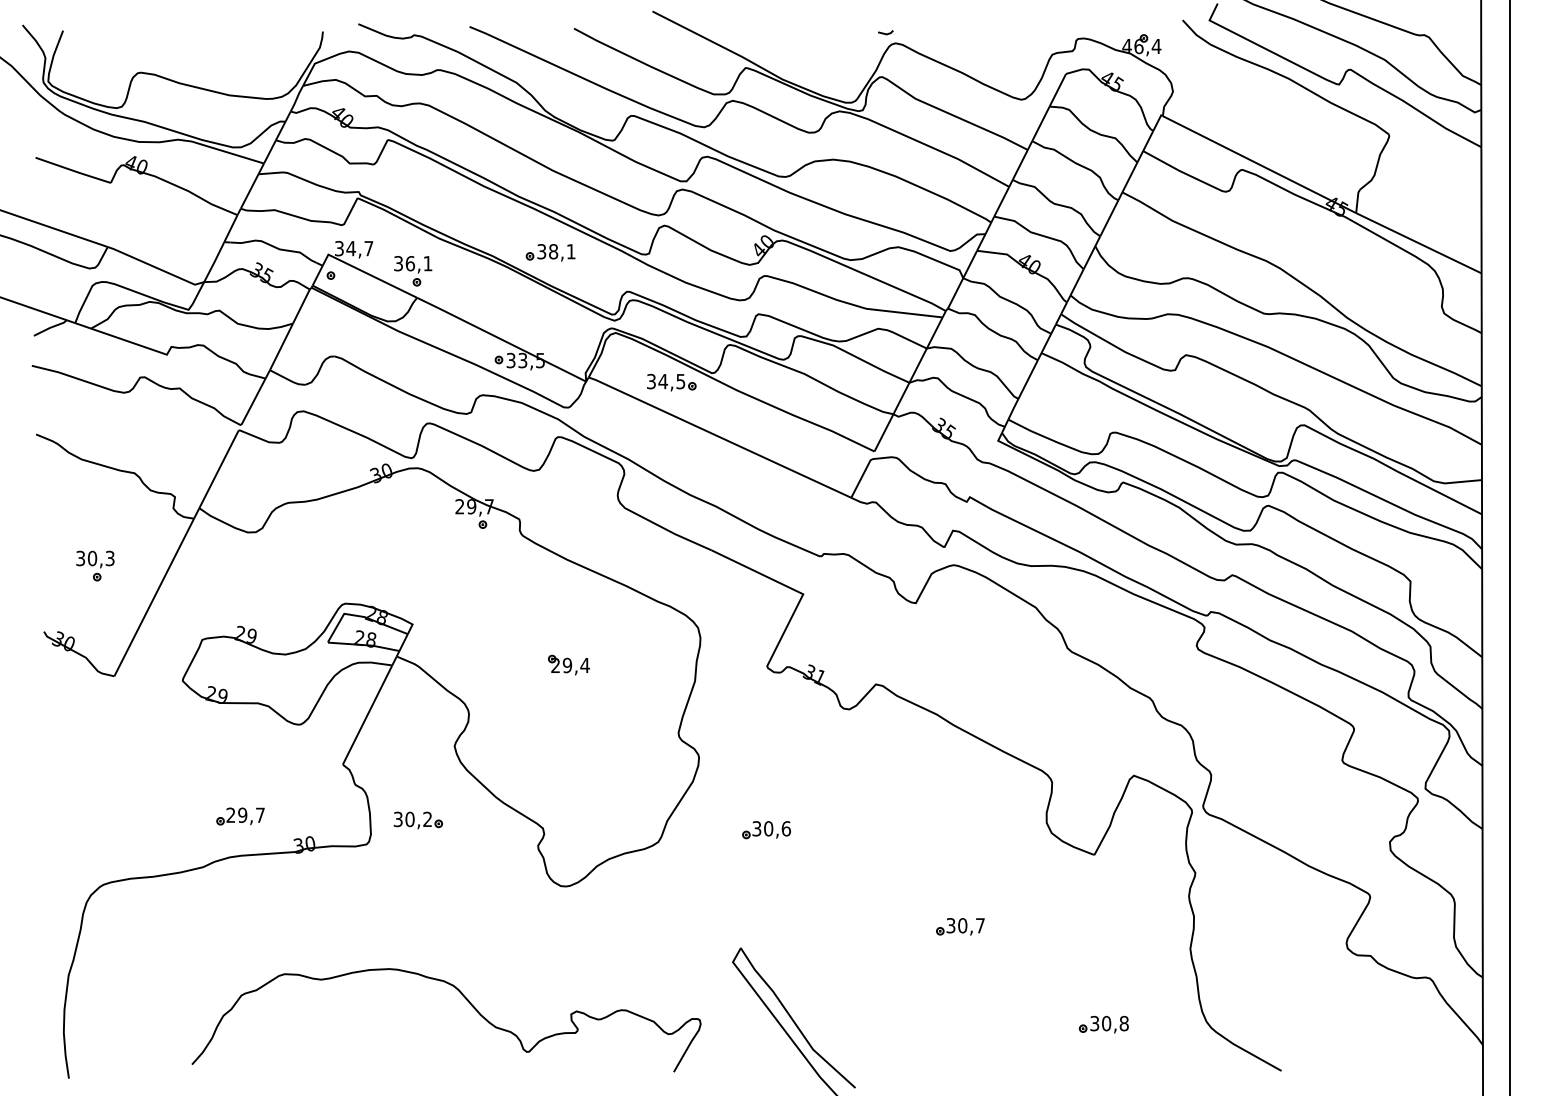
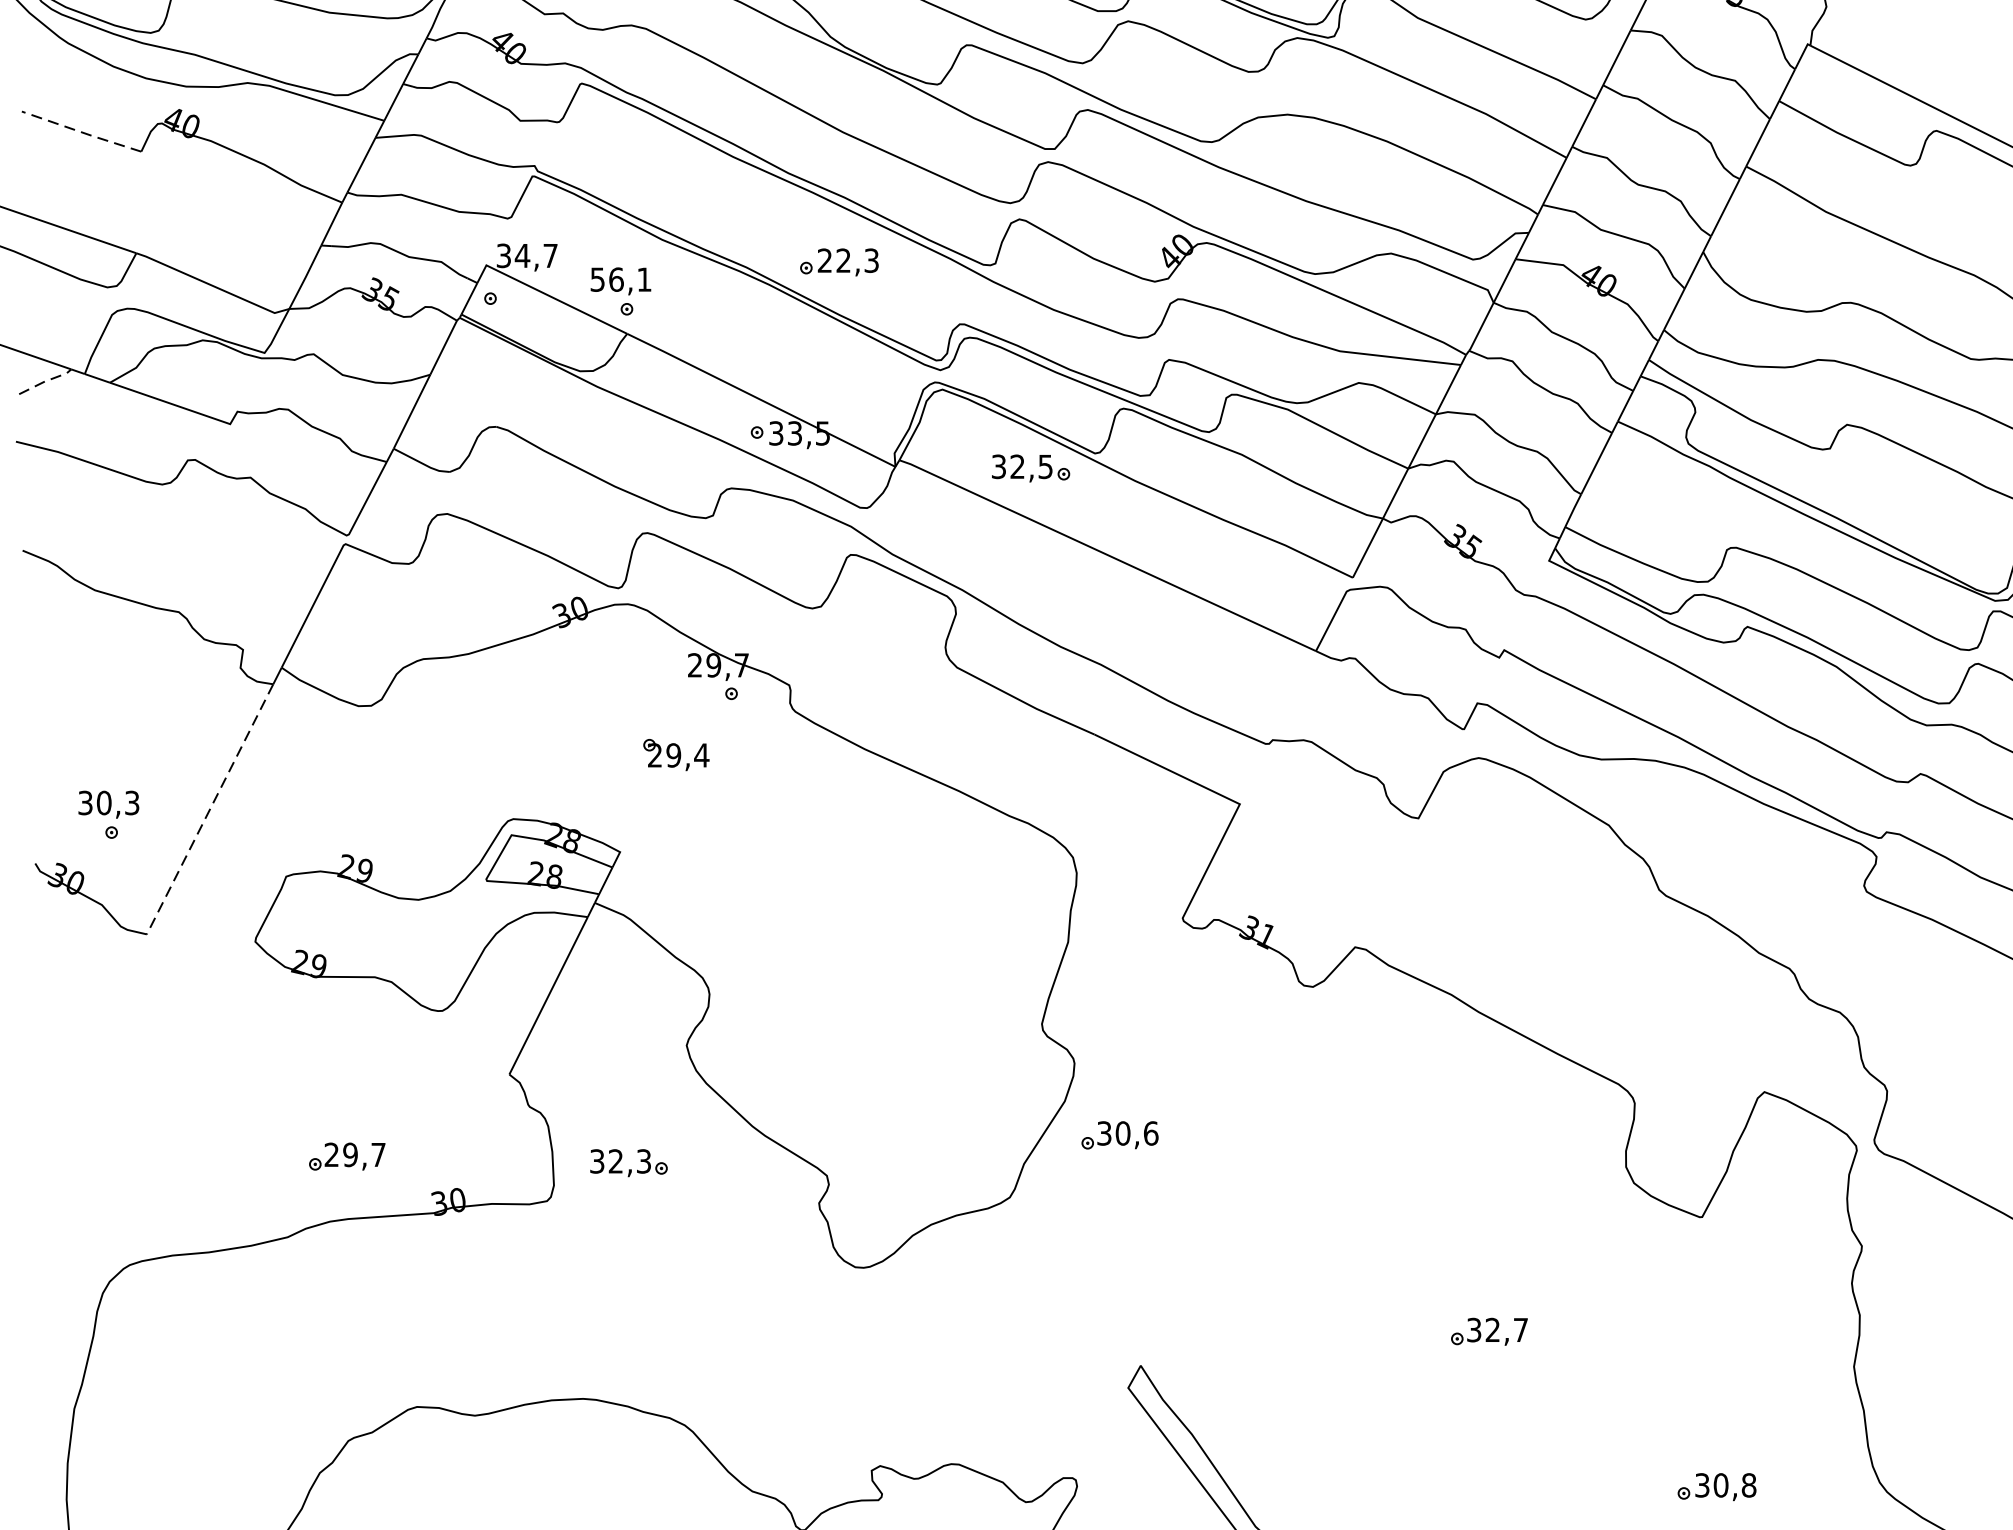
line: (73, 170) -> (82, 131), solid -> dashed
text: (556, 251) -> (848, 260), 38,1 -> 22,3
text: (398, 263) -> (597, 279), 36,1 -> 56,1
line: (50, 327) -> (45, 380), solid -> dashed
text: (663, 381) -> (1018, 466), 34,5 -> 32,5
part: (95, 565) -> (108, 814), moved
line: (154, 597) -> (210, 809), solid -> dashed
part: (568, 664) -> (675, 753), moved
text: (418, 819) -> (629, 1161), 30,2 -> 32,3
part: (766, 830) -> (1119, 1136), moved
text: (962, 925) -> (1492, 1329), 30,7 -> 32,7

